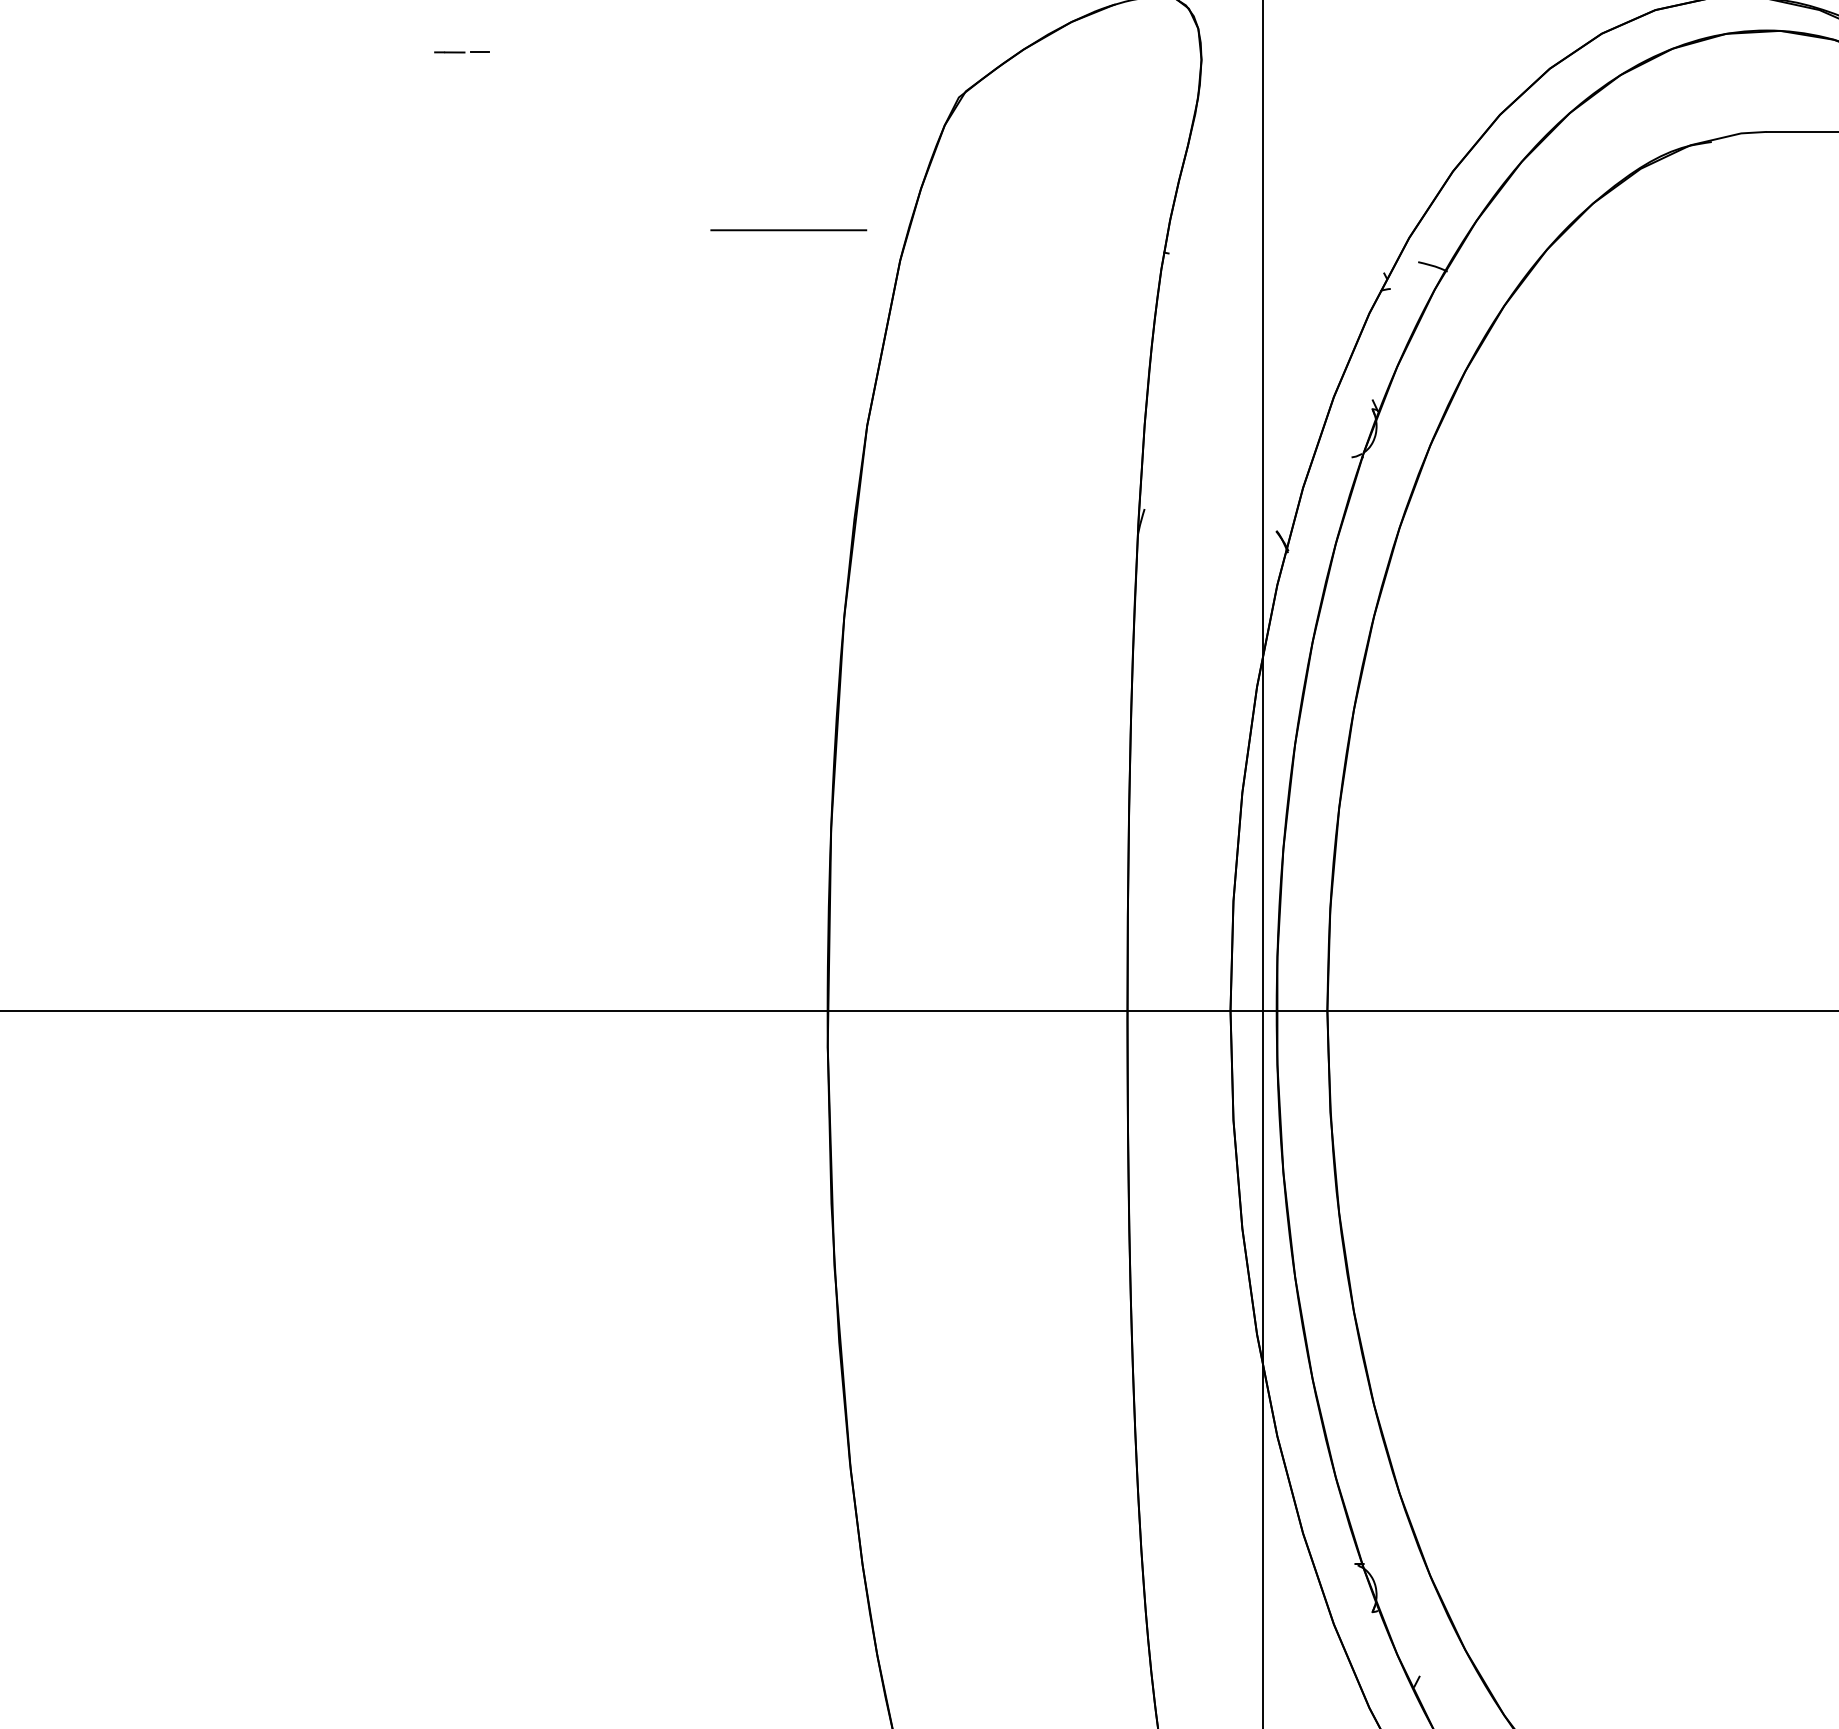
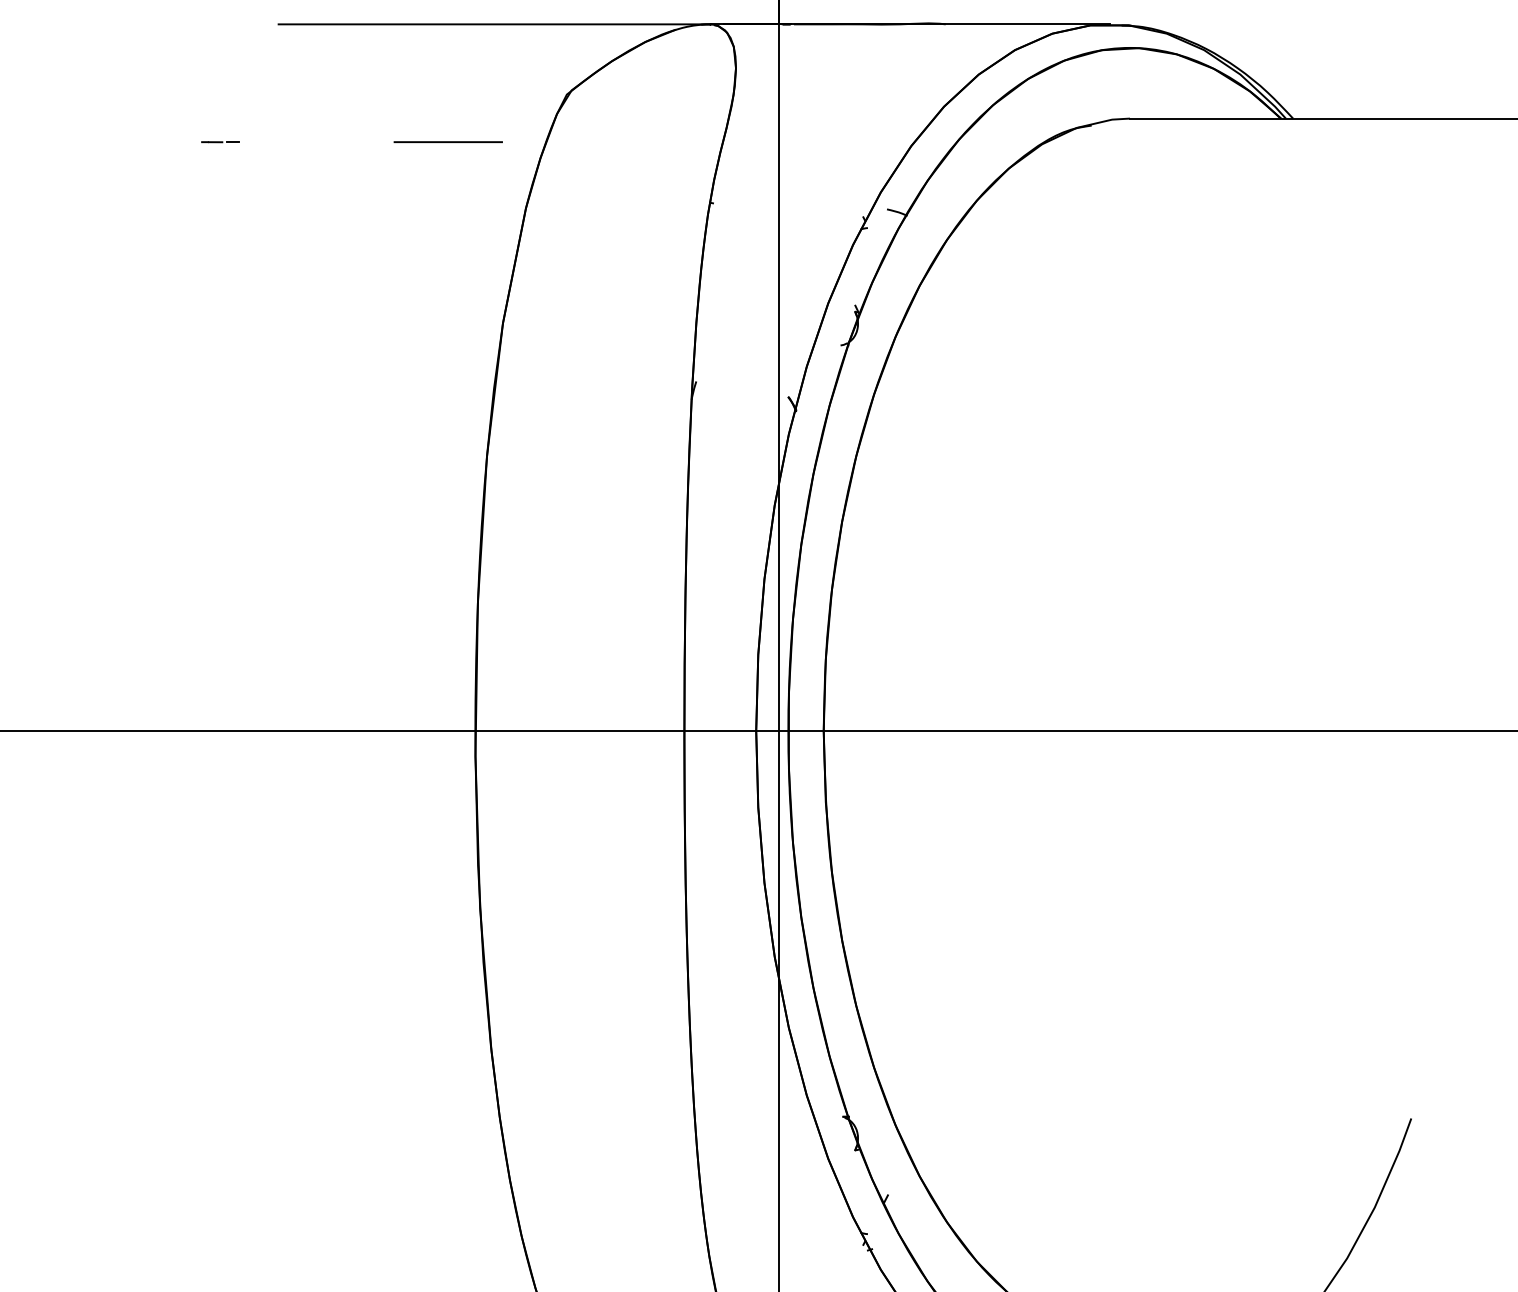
line: (461, 52) -> (220, 142), moved
line: (787, 229) -> (447, 141), moved

